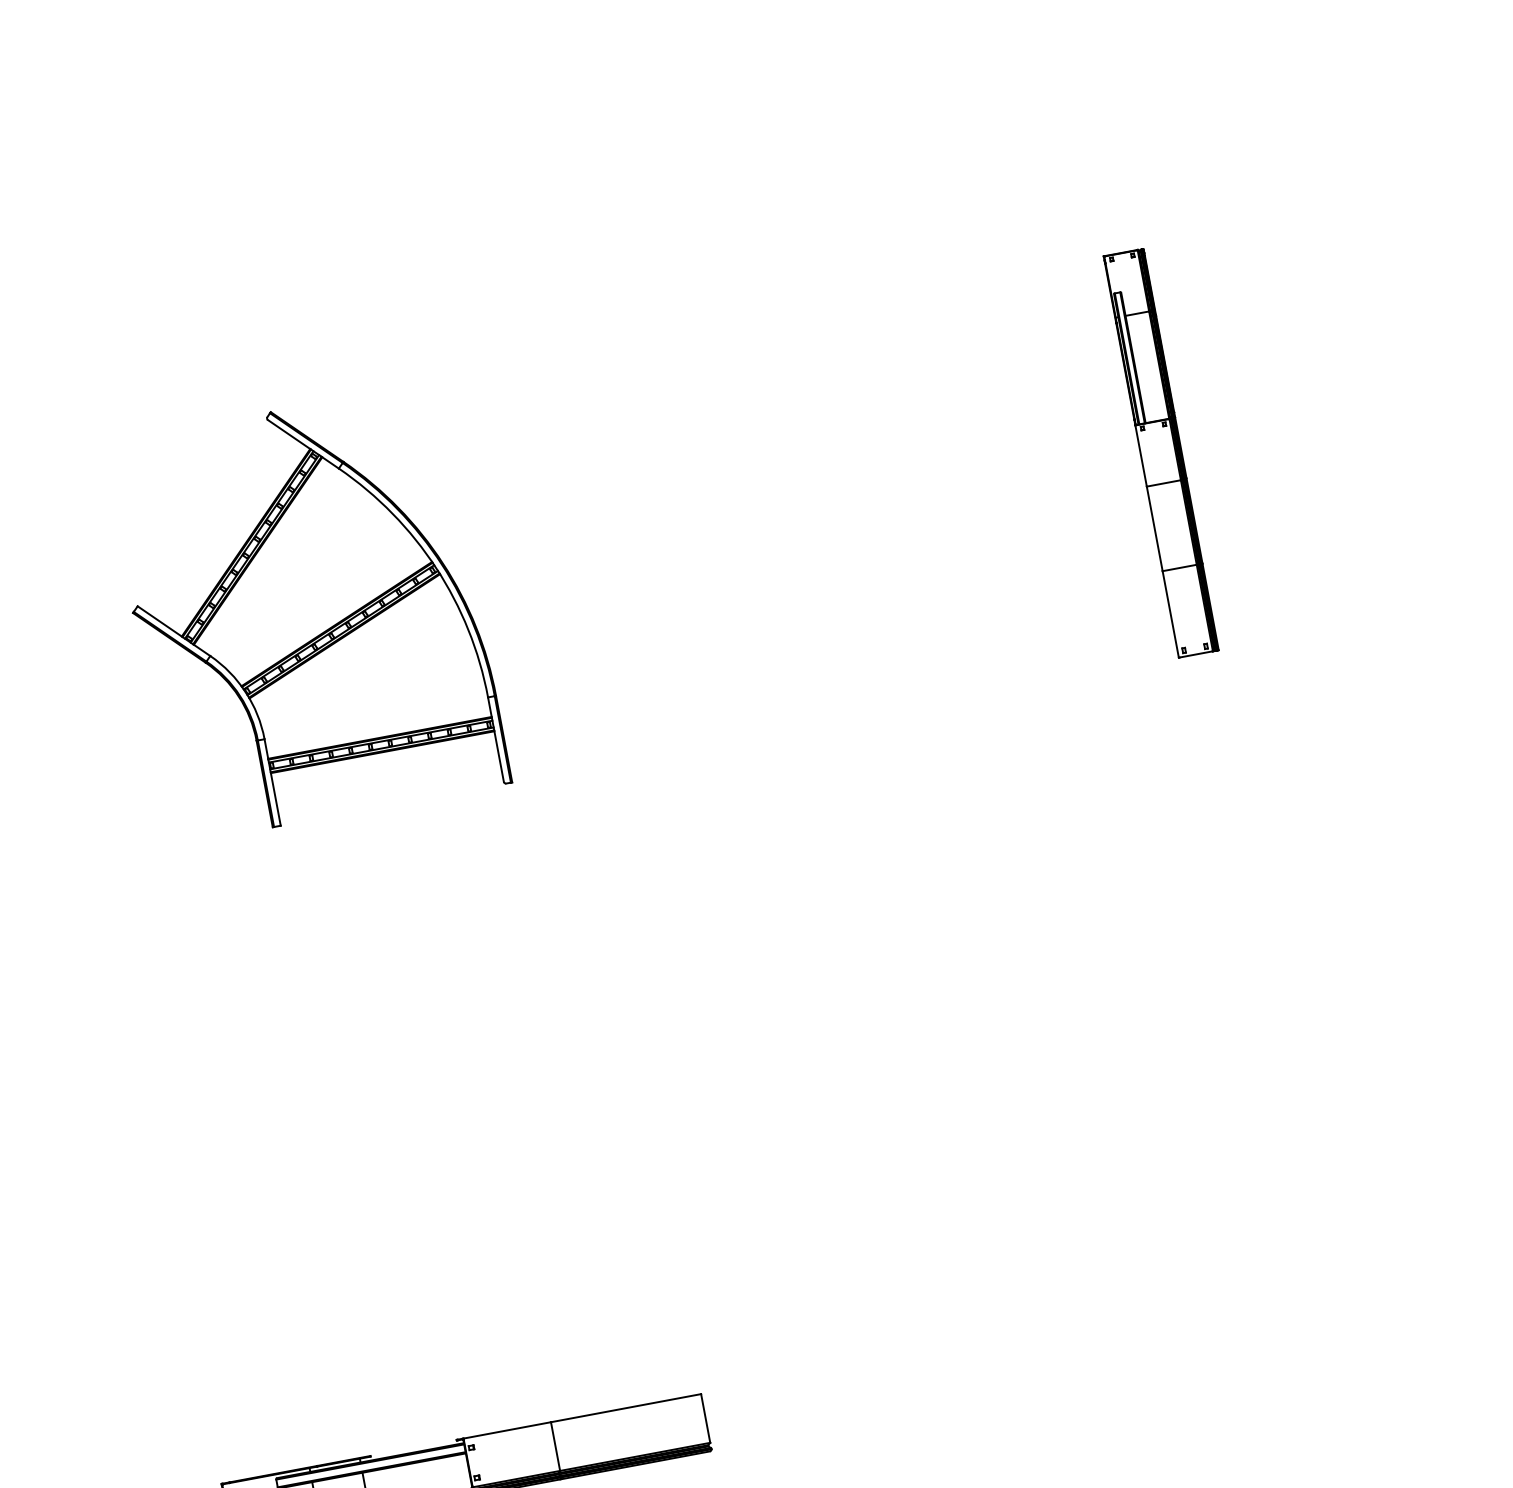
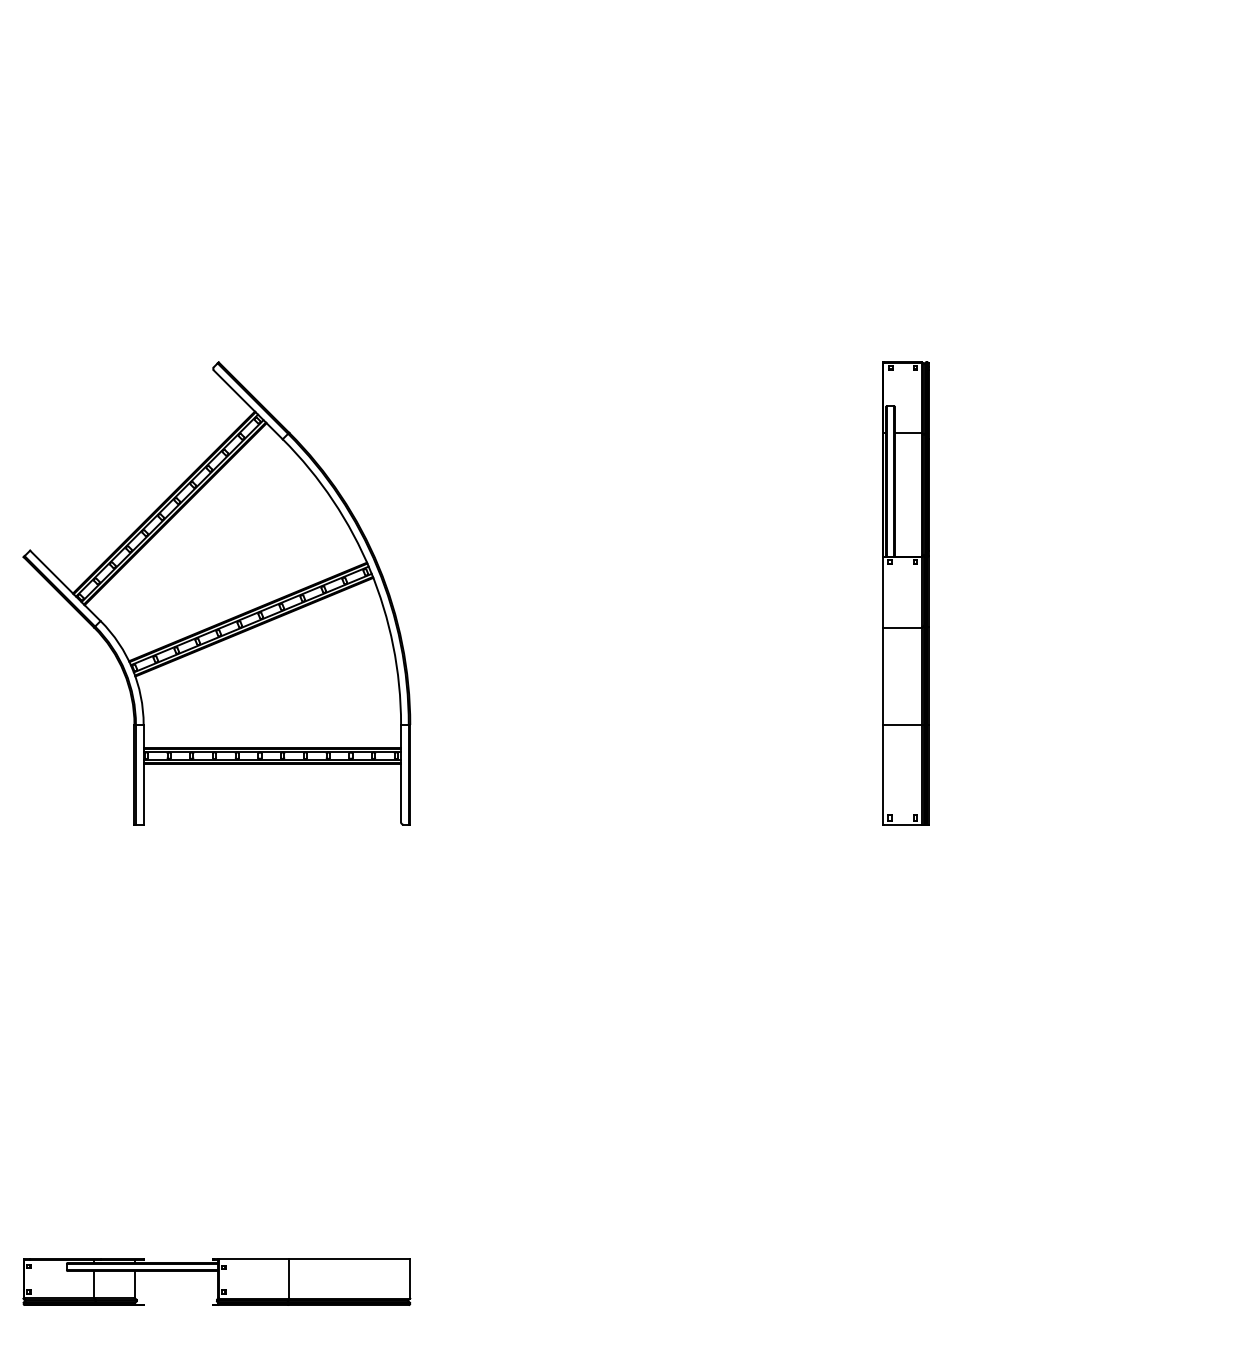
part: (1160, 453) -> (905, 593), size x1.43
part: (306, 613) -> (216, 593), size x1.43

